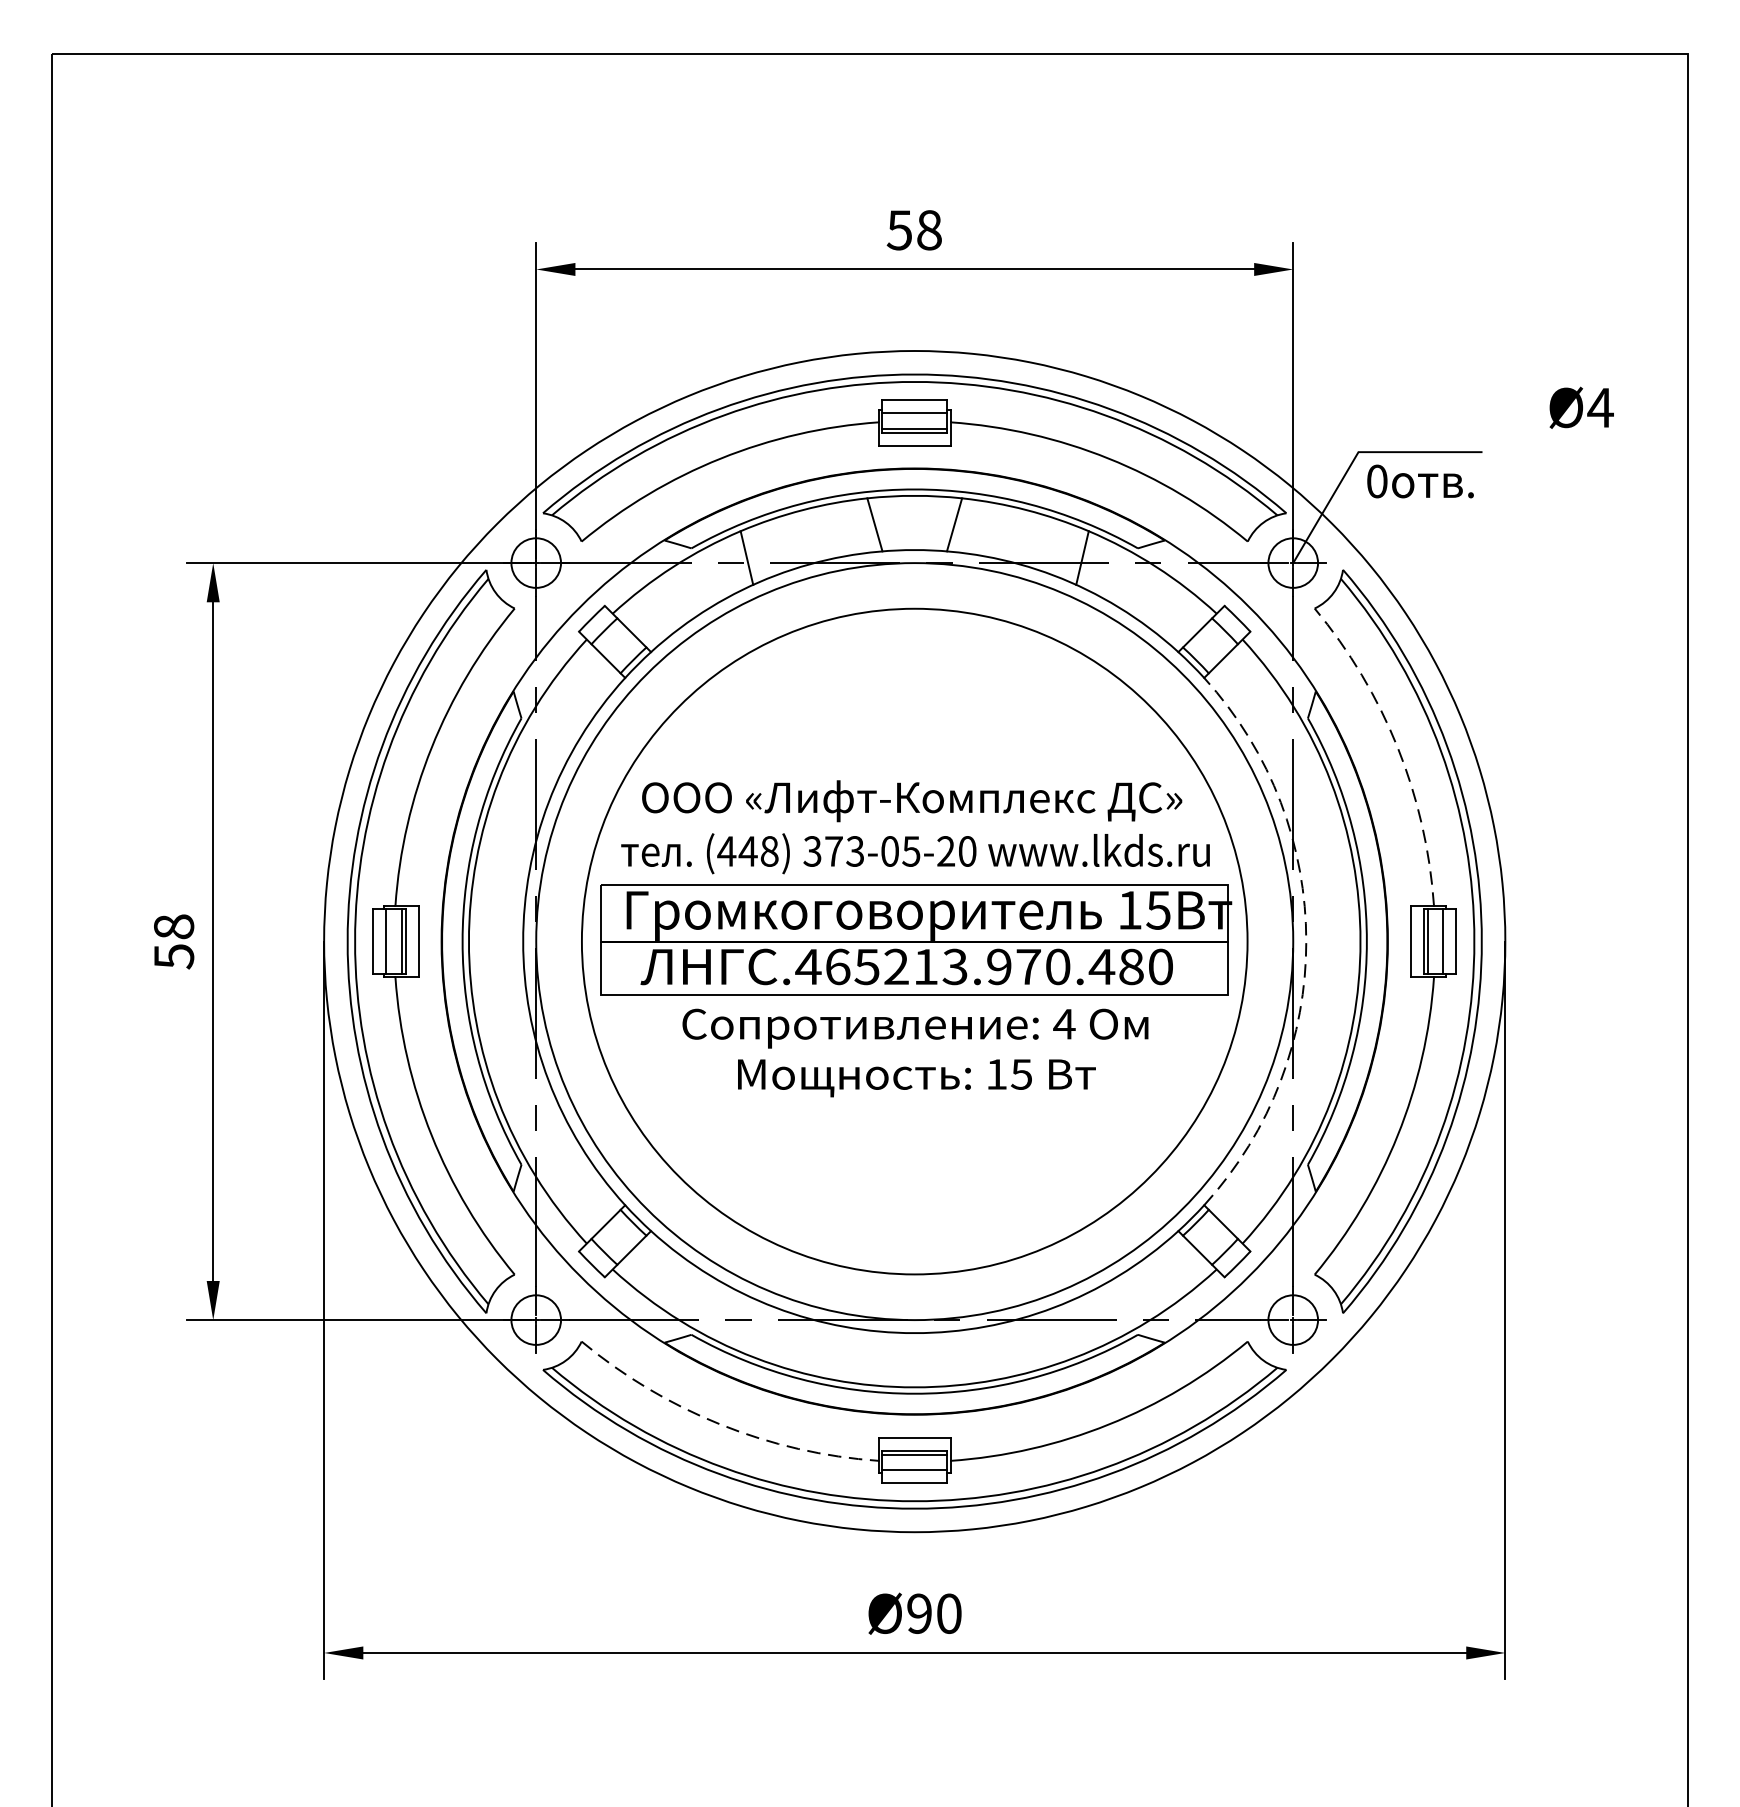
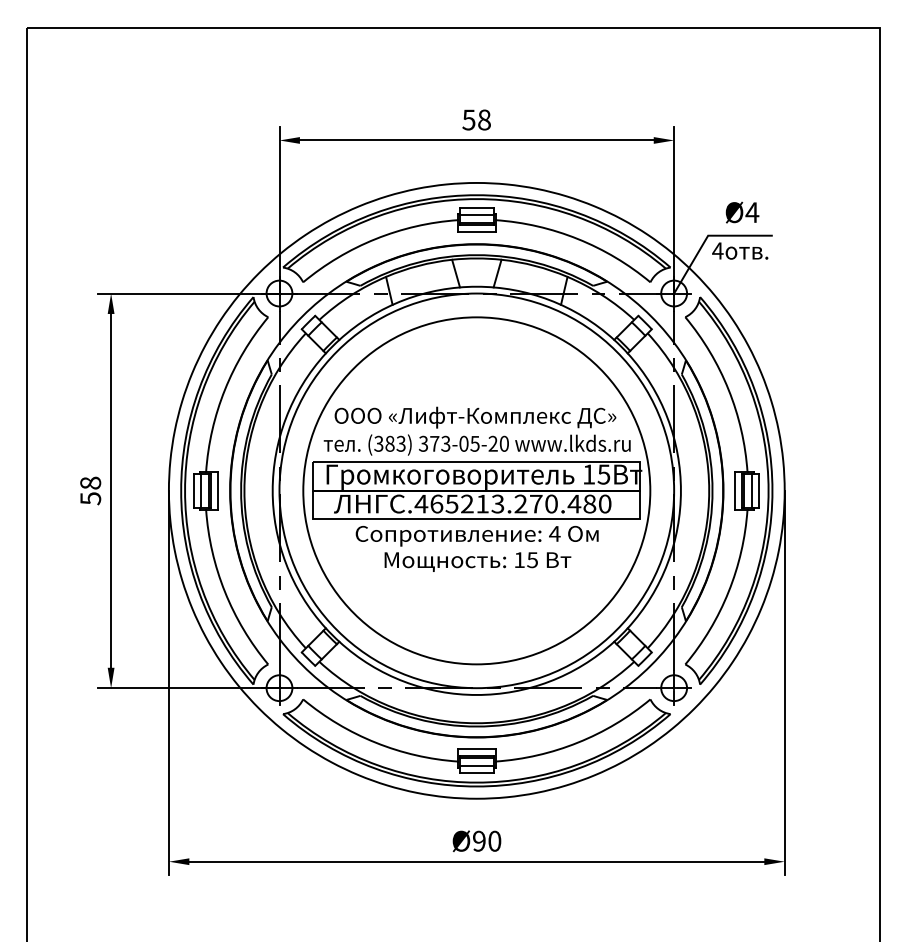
text: (1581, 407) -> (742, 212), moved
text: (1376, 480) -> (717, 250), 0 -> 4
arc: (1397, 747) -> (728, 389), dashed -> solid
text: (747, 850) -> (389, 443), (448) -> (383)
arc: (1305, 940) -> (680, 490), dashed -> solid
text: (998, 967) -> (520, 504), .465213.970.480 -> .465213.270.480
arc: (720, 1424) -> (375, 742), dashed -> solid

